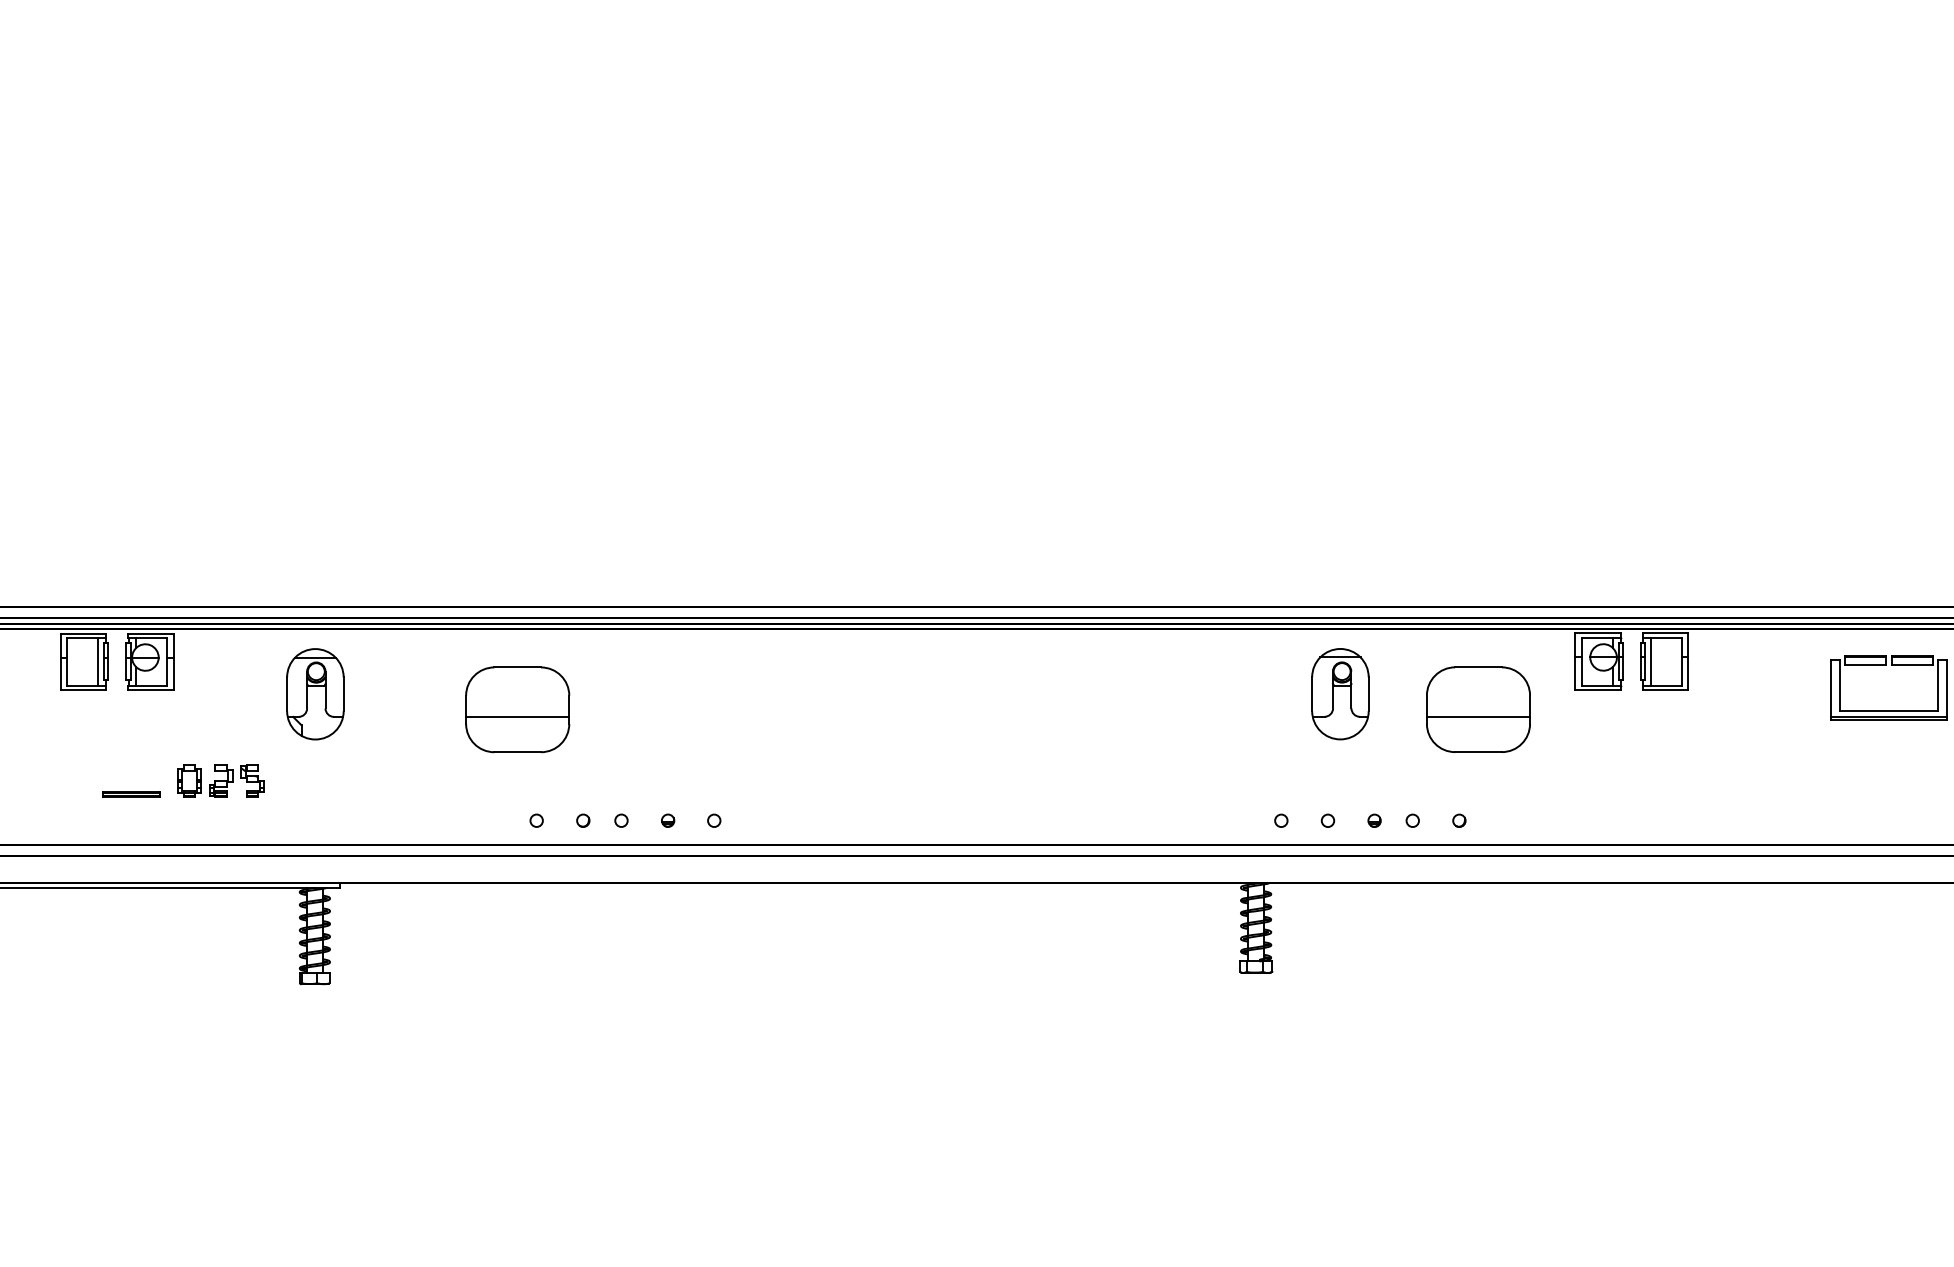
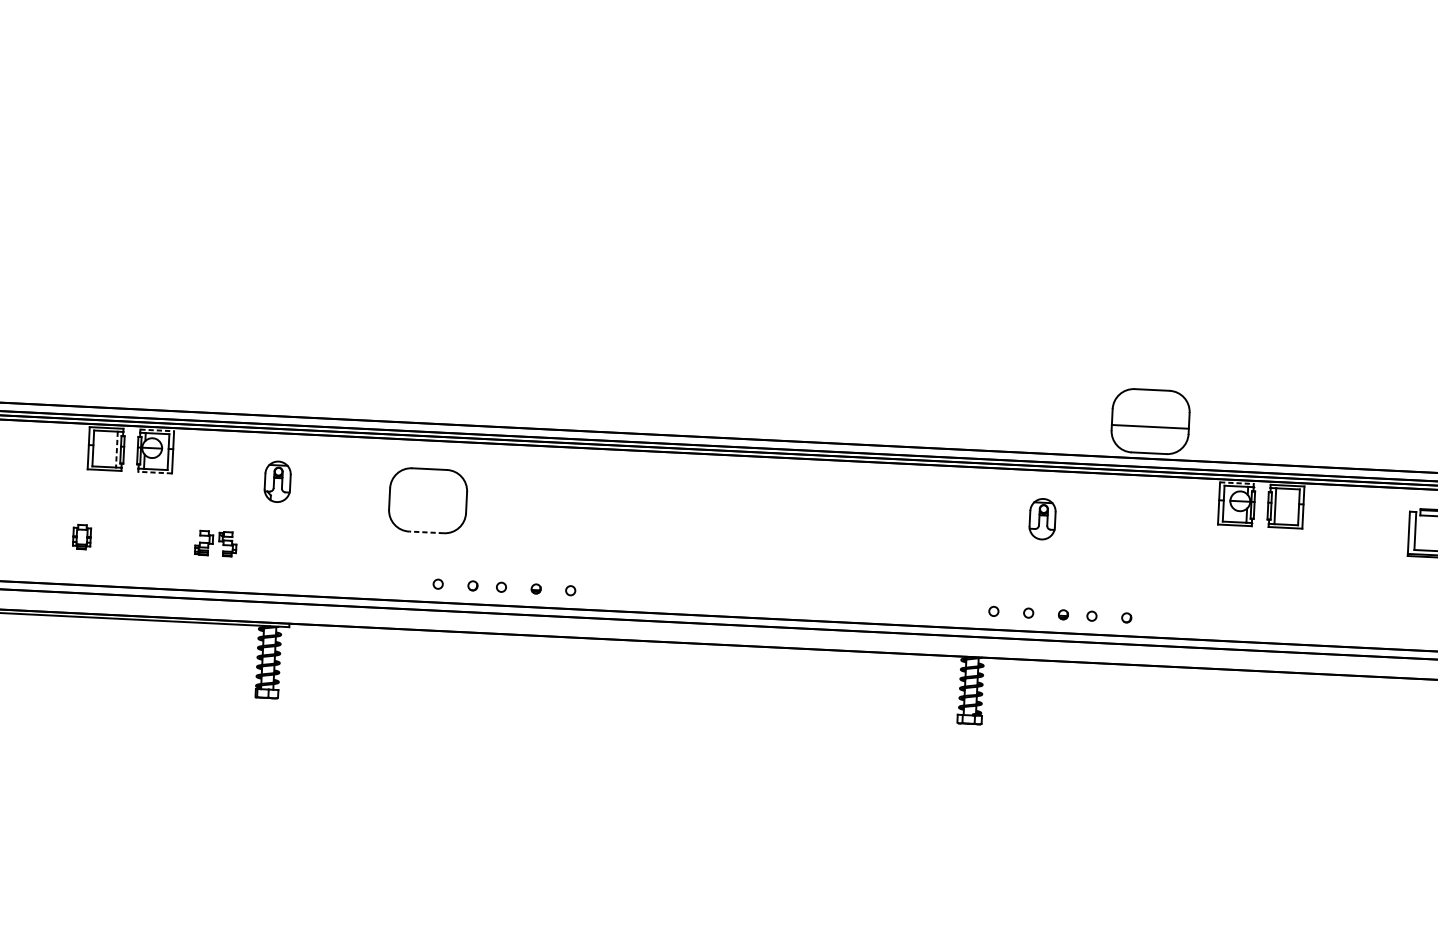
line: (151, 633) -> (157, 430), solid -> dashed
line: (1597, 633) -> (1236, 483), solid -> dashed
line: (98, 662) -> (117, 450), solid -> dashed
line: (151, 690) -> (155, 472), solid -> dashed
part: (315, 694) -> (277, 481), size x0.6
part: (1340, 694) -> (1042, 519), size x0.6
part: (1478, 709) -> (1150, 421), moved
line: (517, 716) -> (427, 505), removed
line: (517, 752) -> (426, 532), solid -> dashed
part: (189, 780) -> (82, 536), moved
part: (131, 794) -> (136, 549), removed

